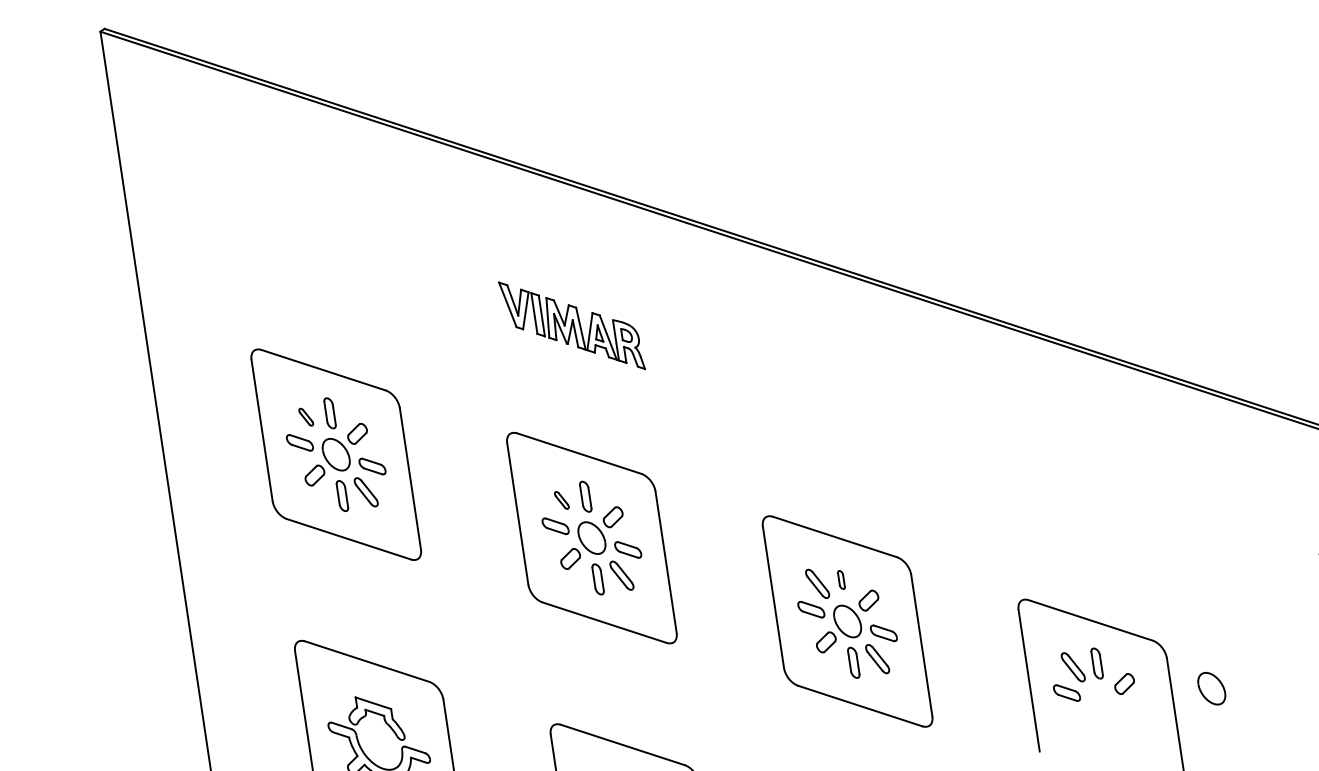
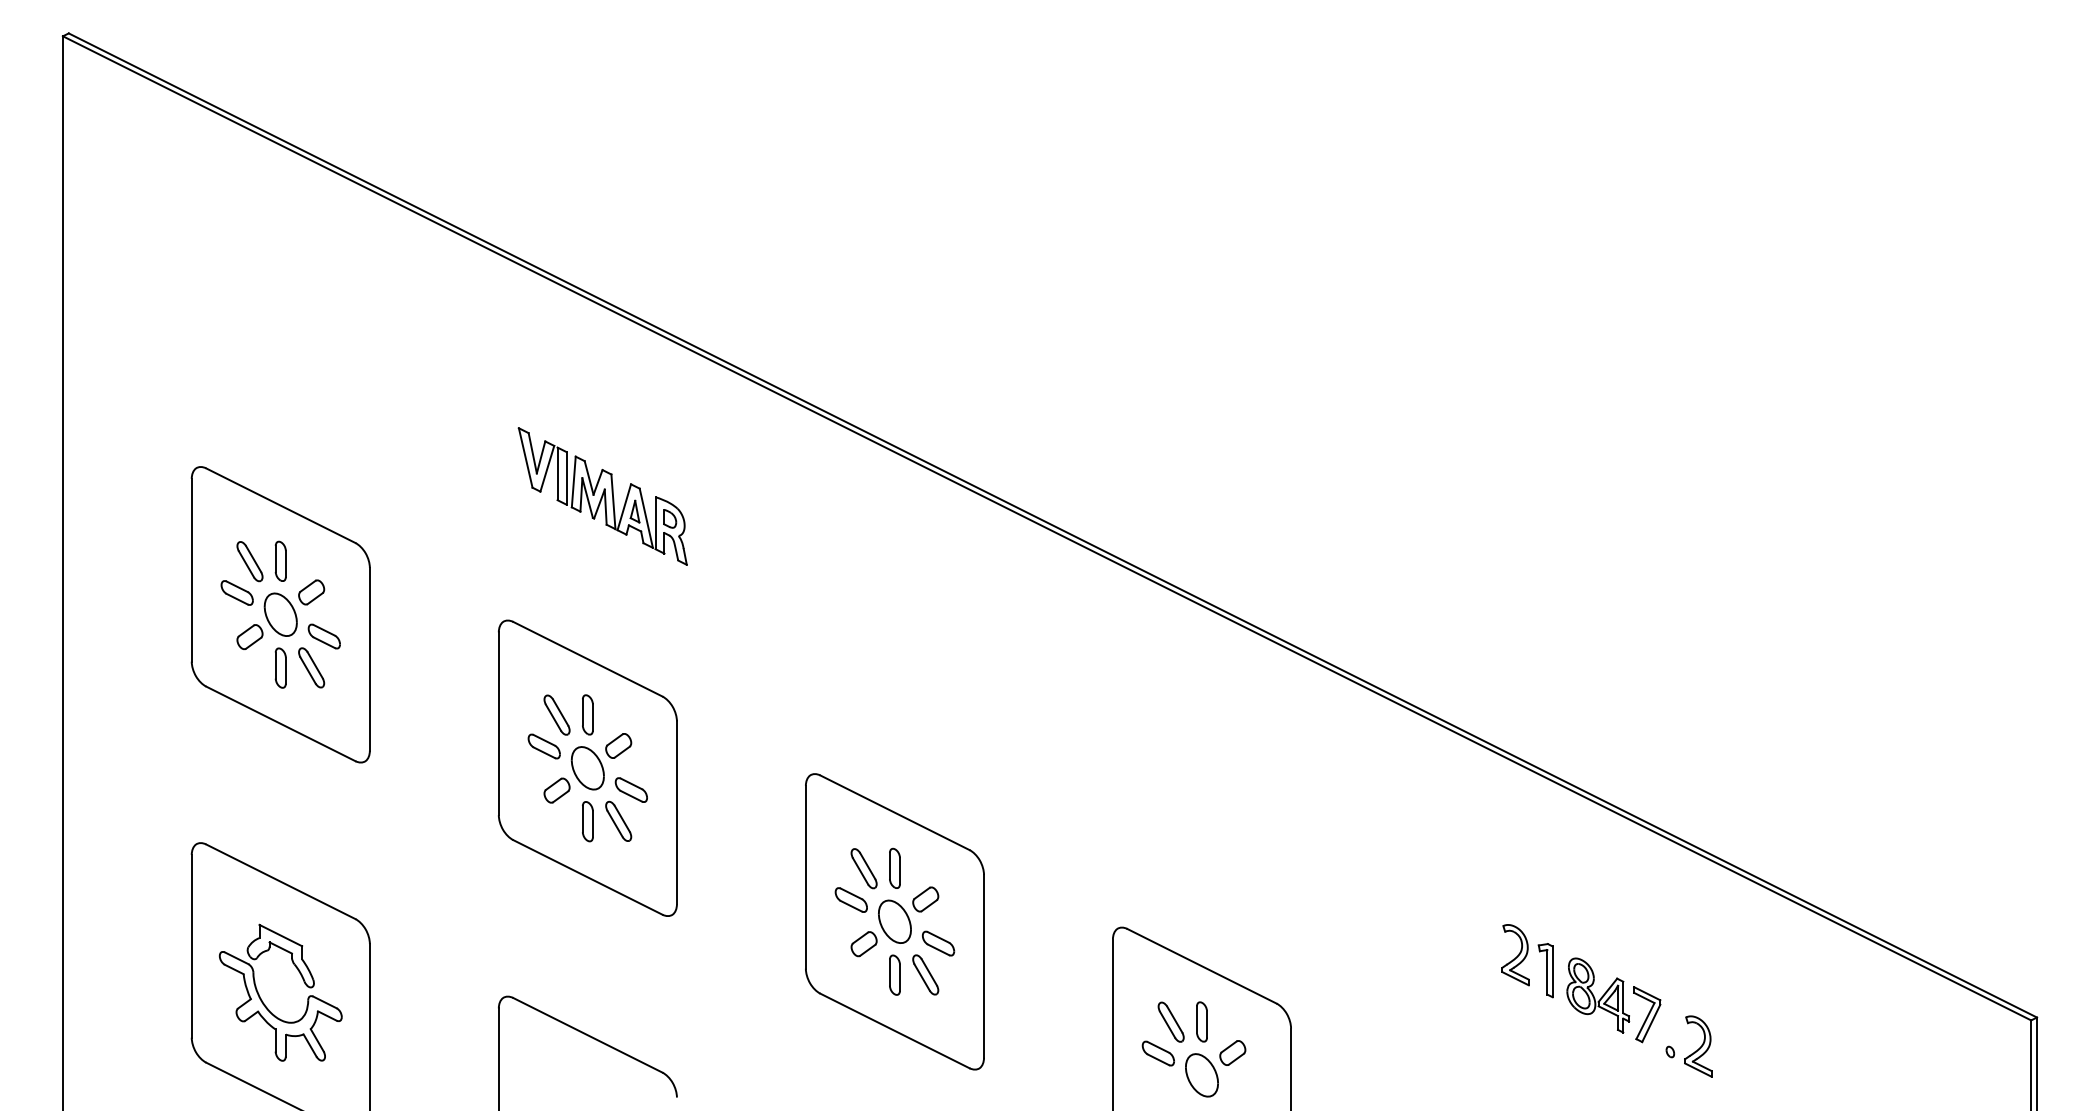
part: (305, 417) -> (249, 561), size x1.67
part: (561, 500) -> (556, 714), size x1.67
part: (841, 579) -> (894, 867), size x1.67
part: (1211, 688) -> (1201, 1075), moved

